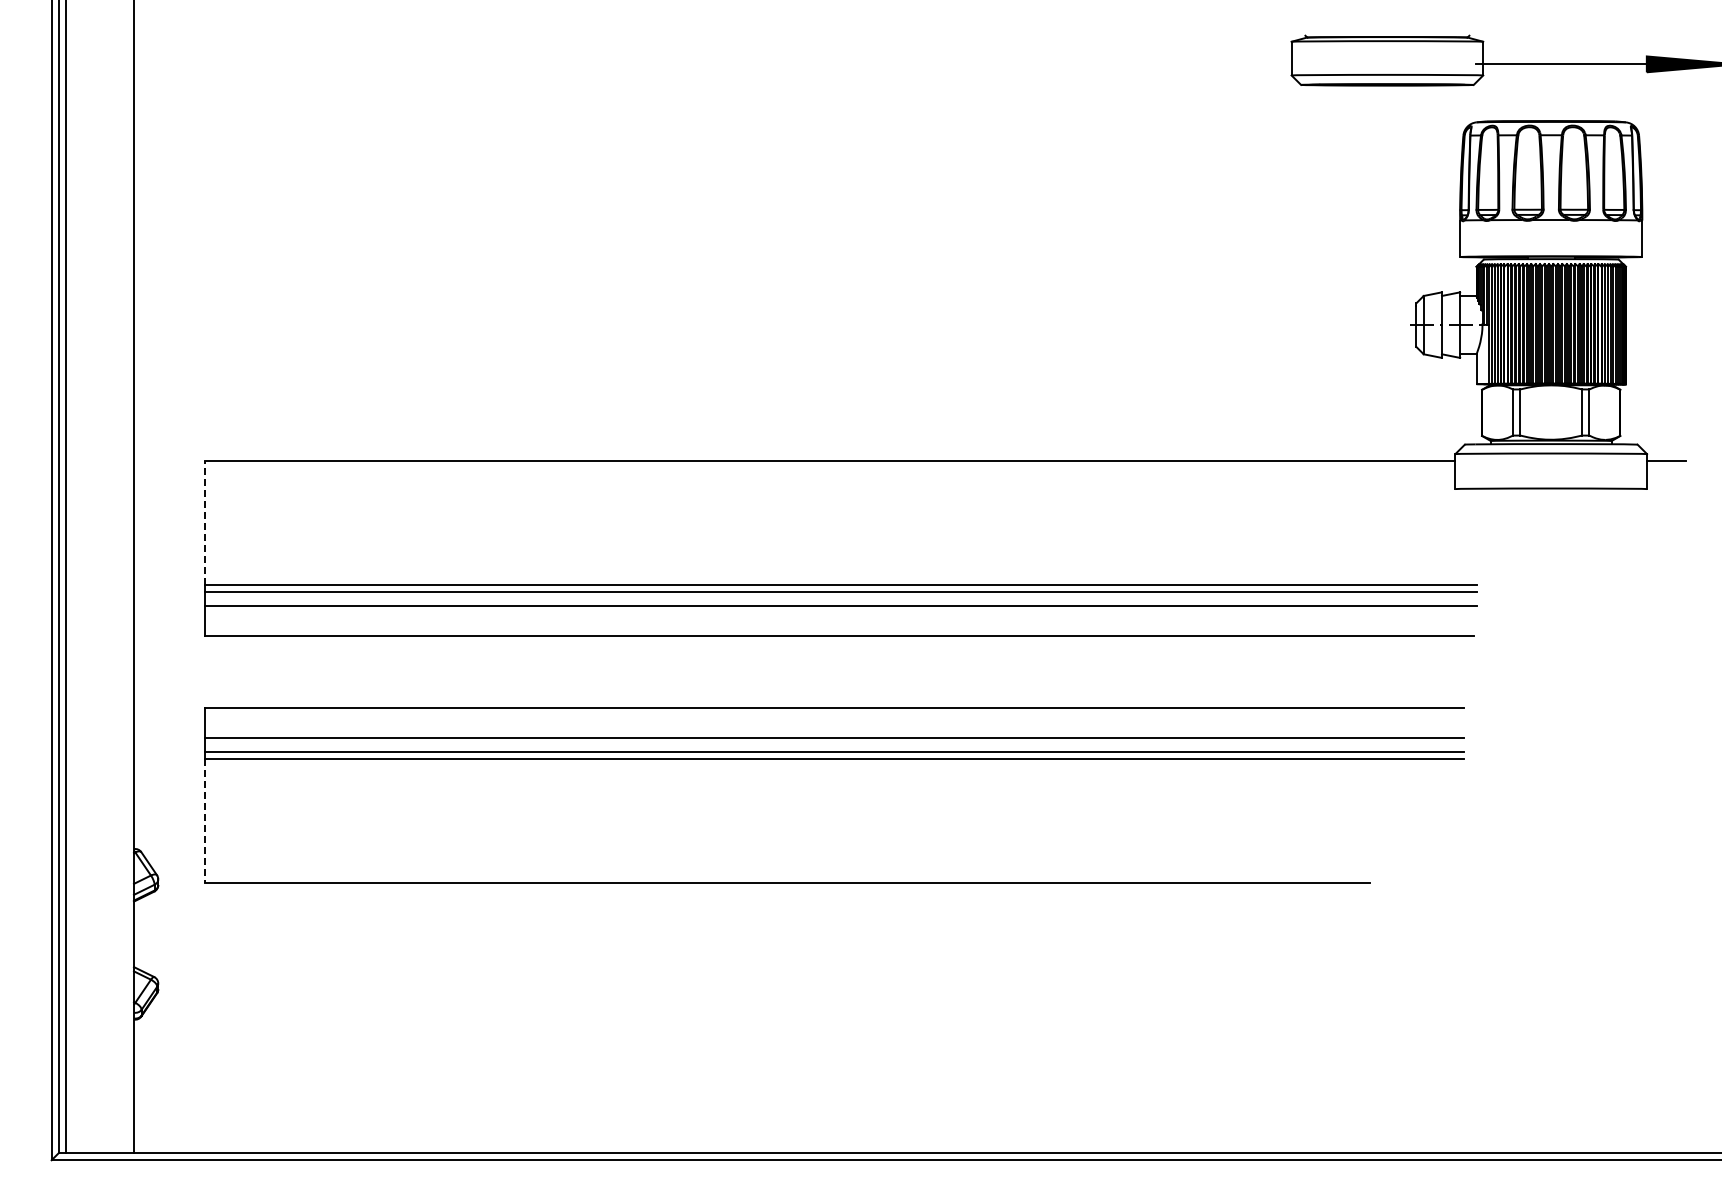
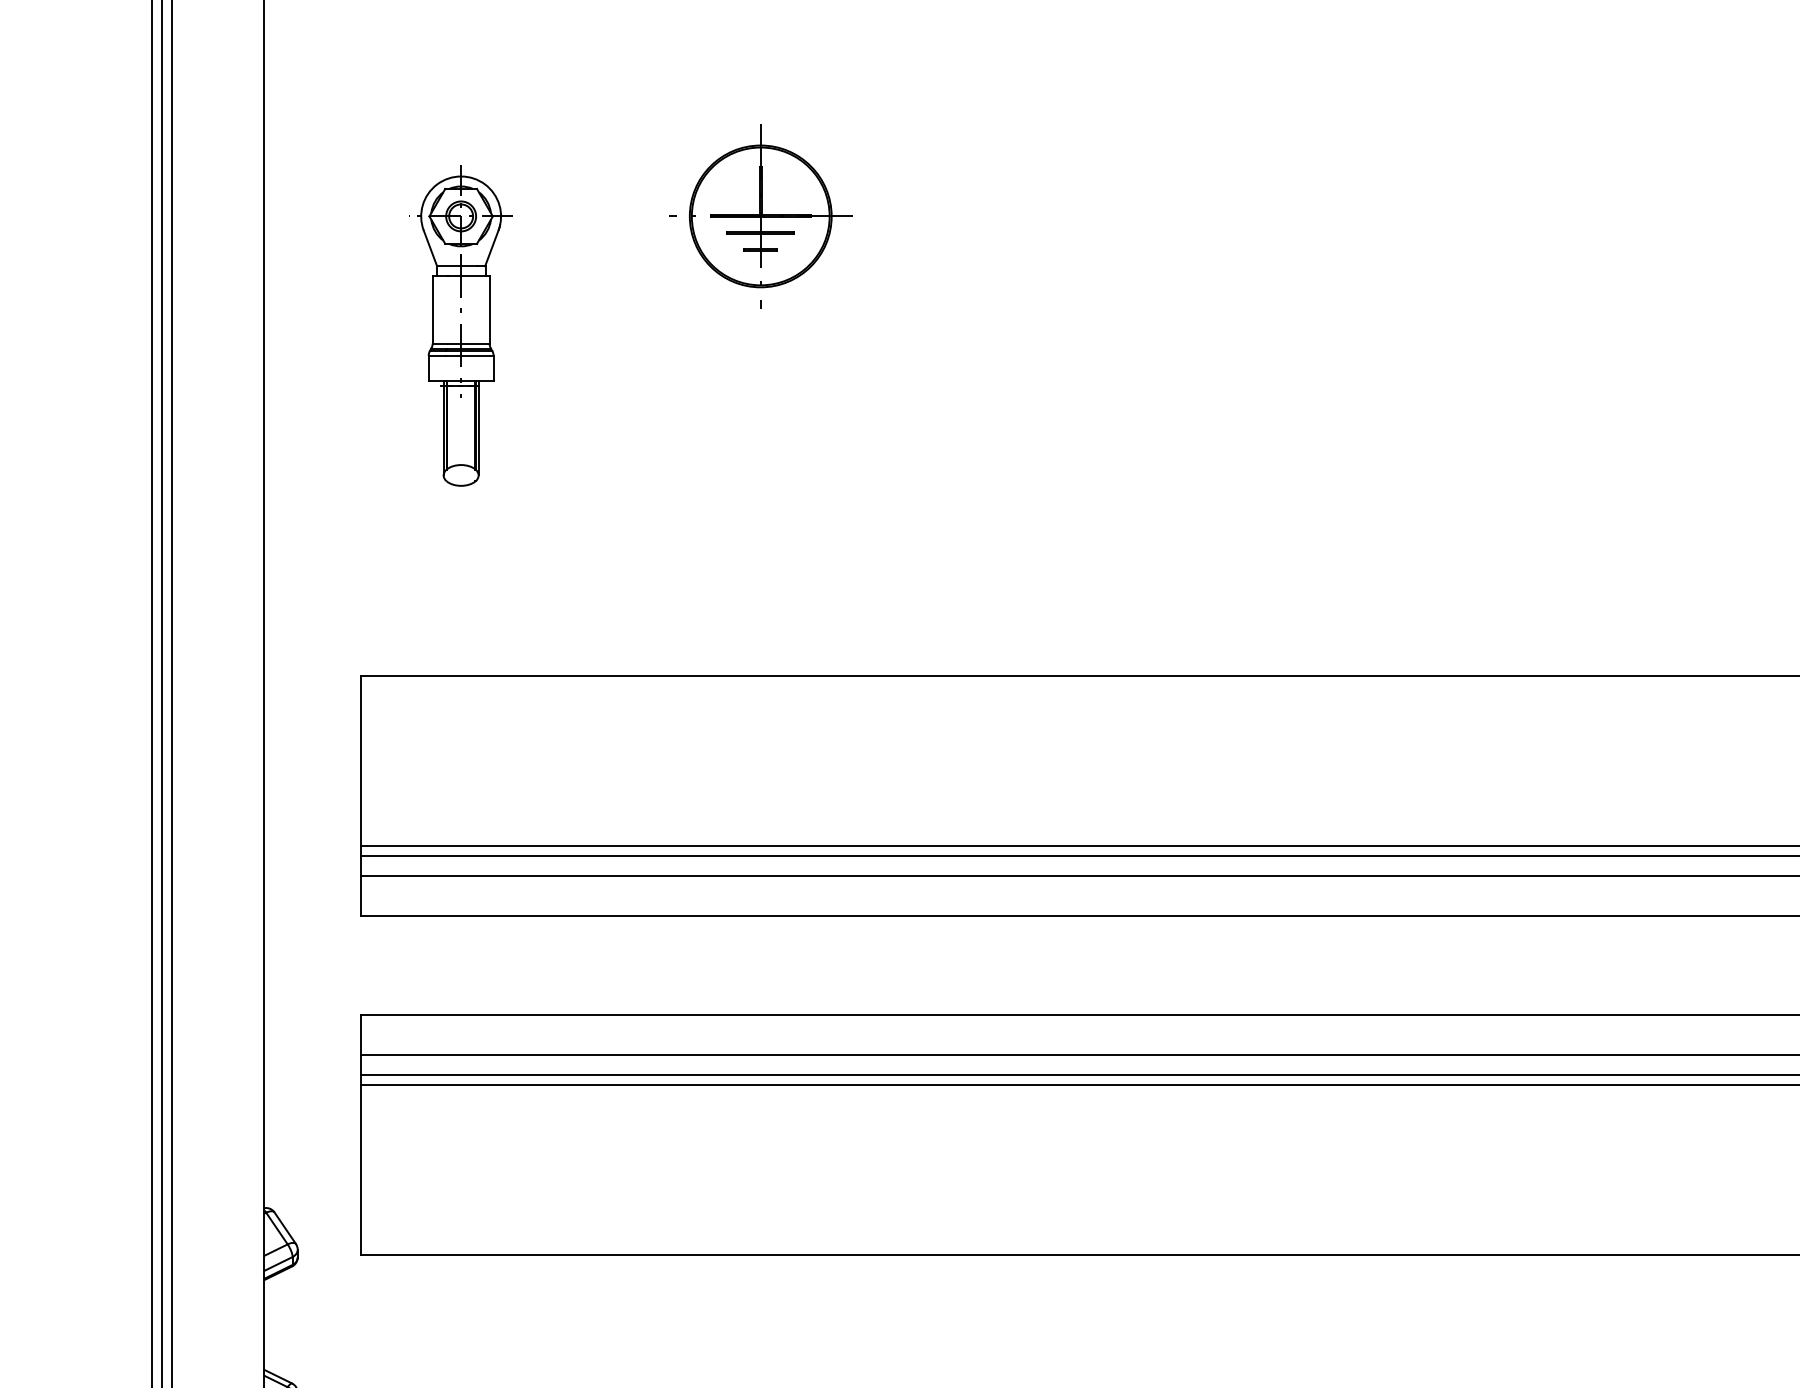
part: (495, 125) -> (759, 216), added
part: (280, 205) -> (465, 326), added
line: (204, 522) -> (361, 760), dashed -> solid
line: (204, 821) -> (361, 1170), dashed -> solid

